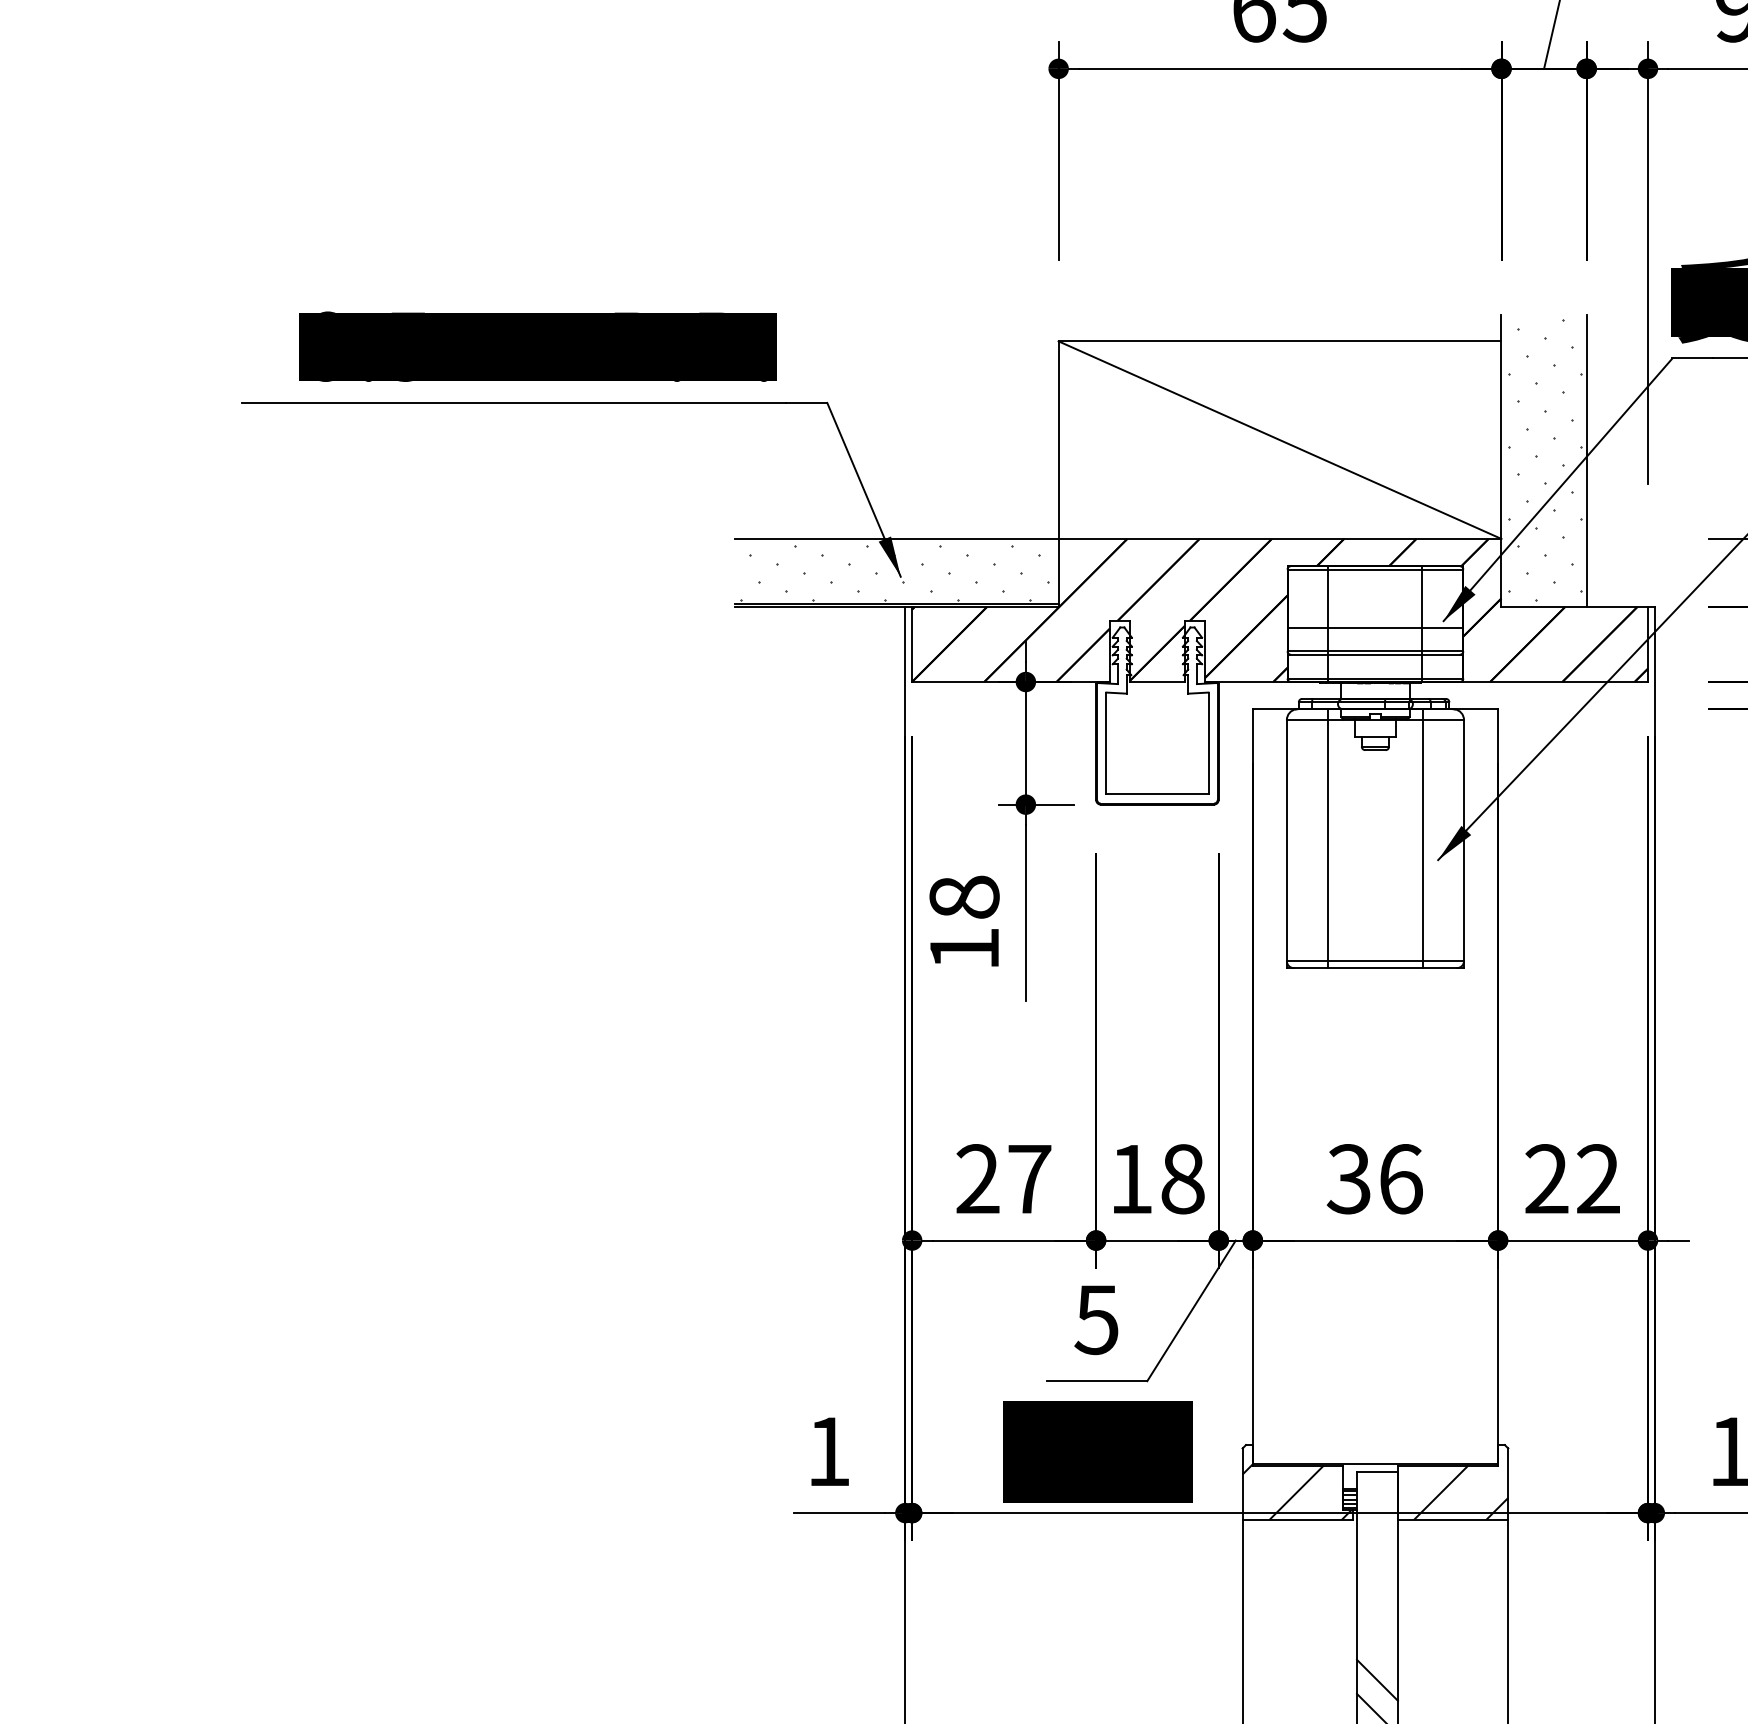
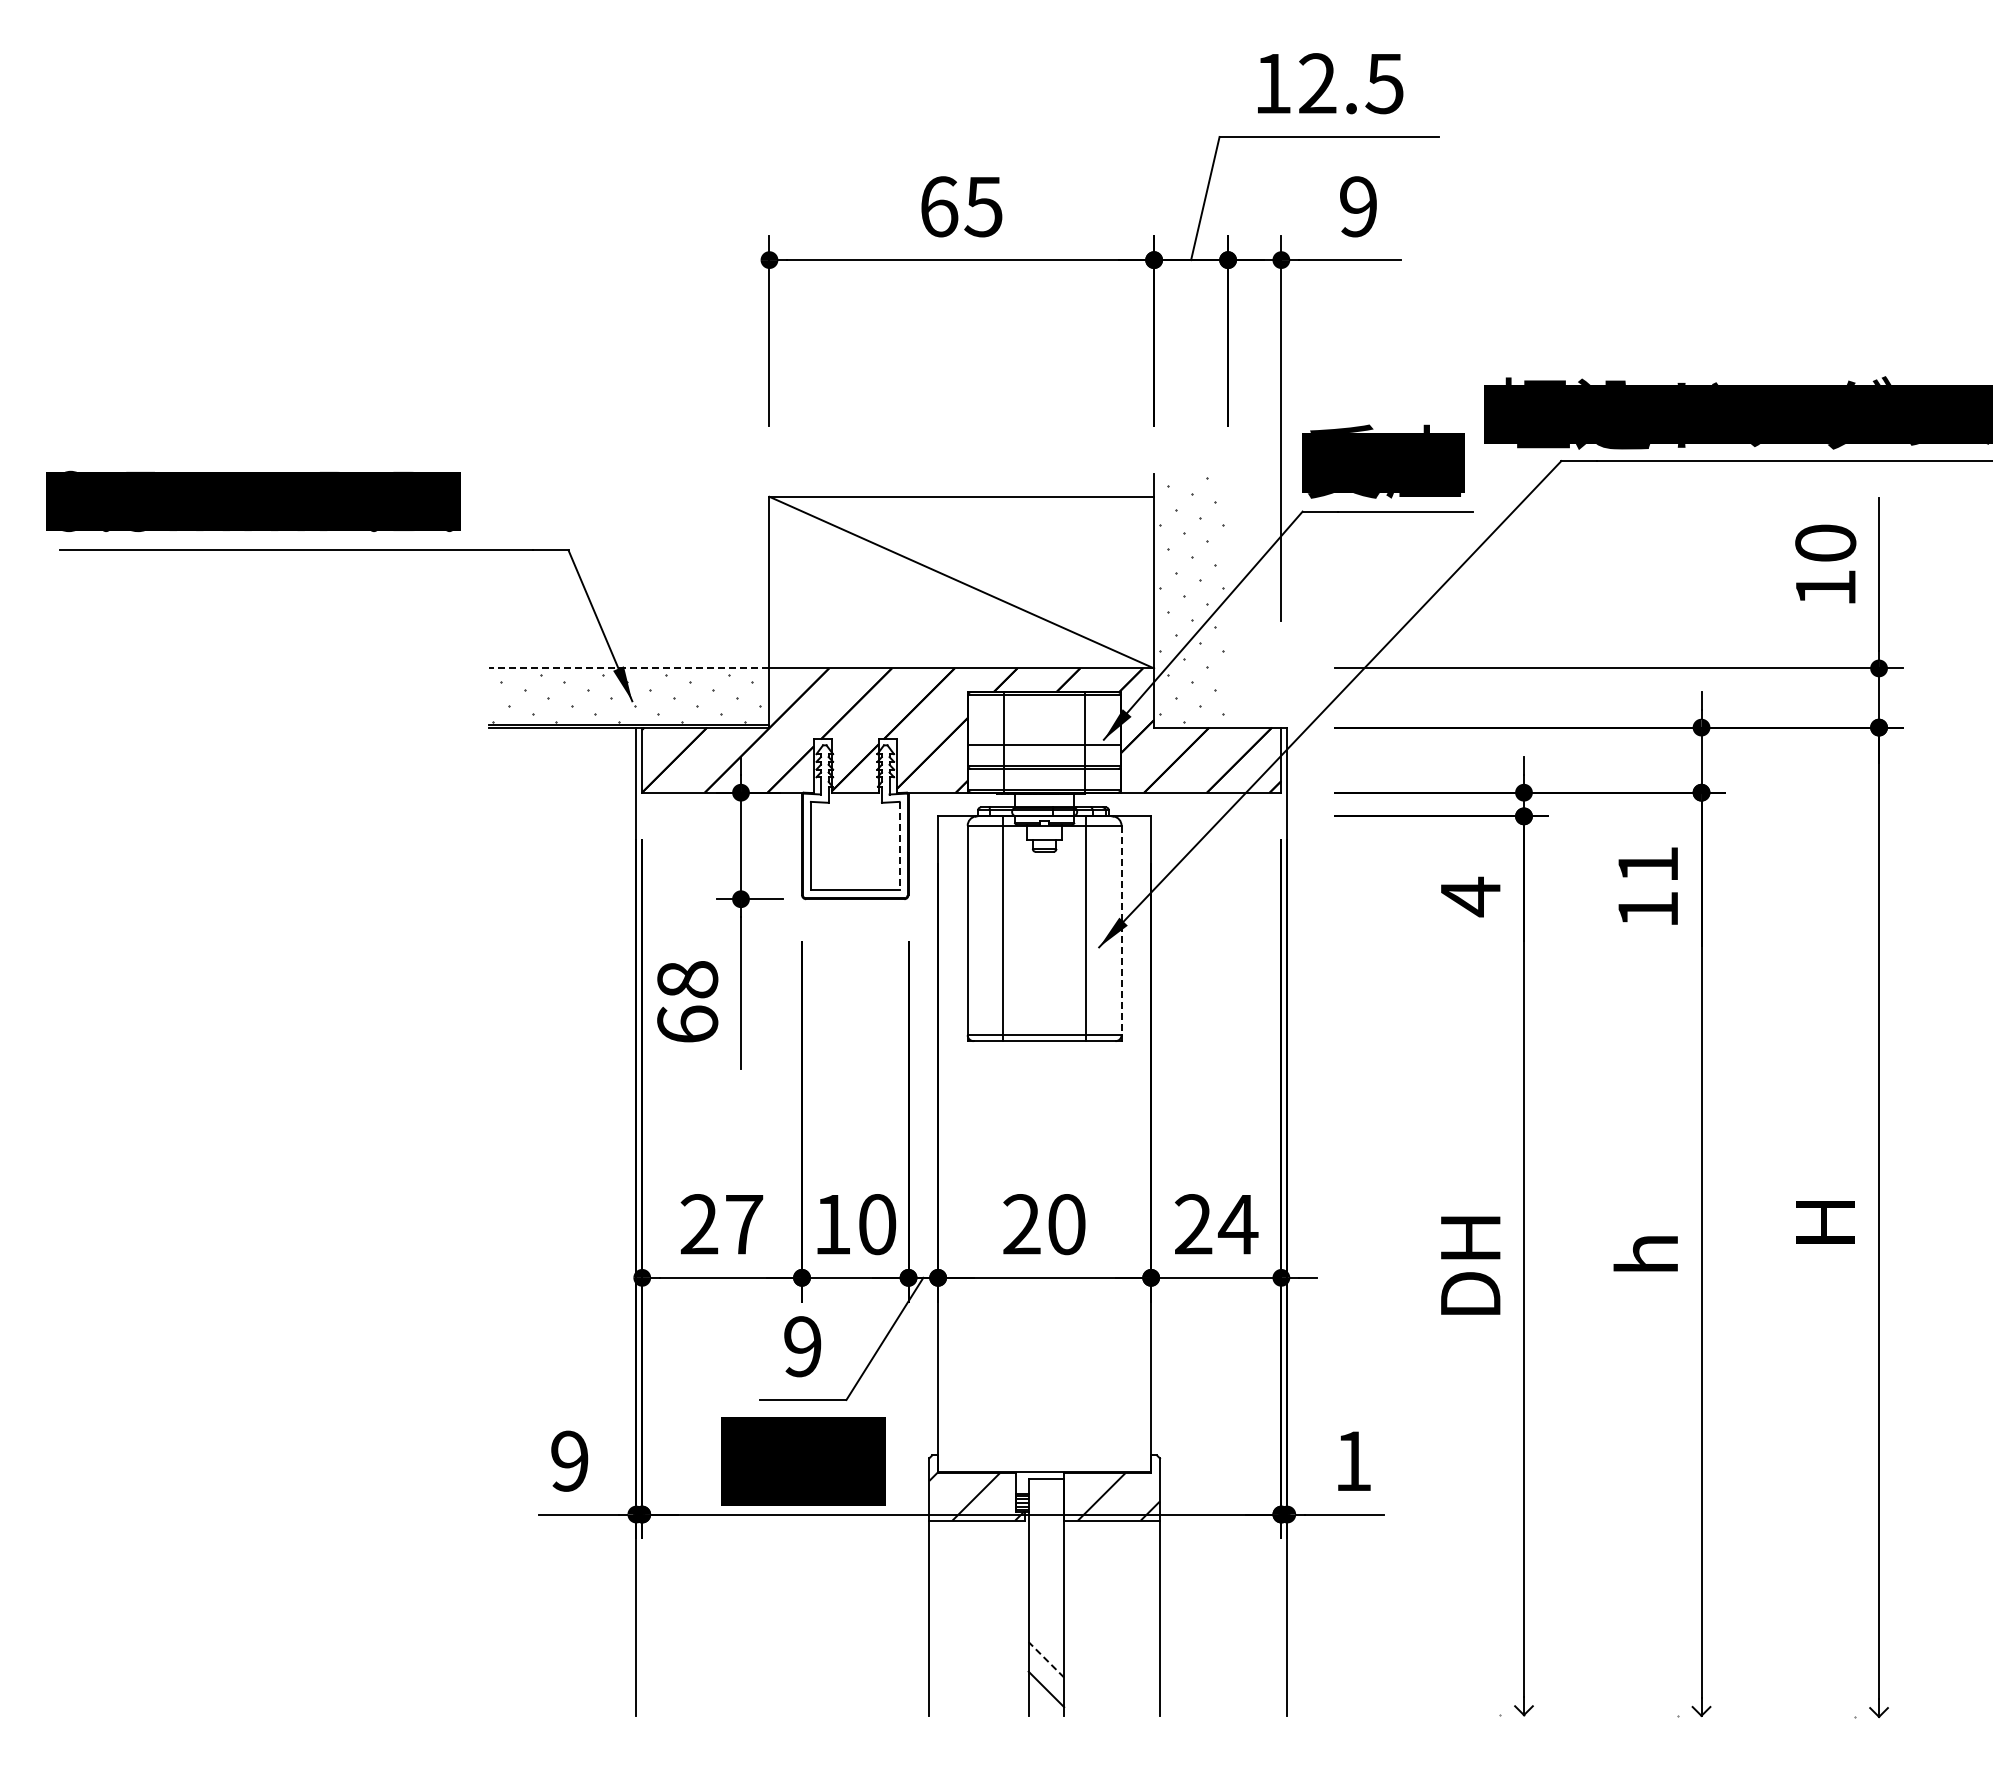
text: (538, 345) -> (253, 500), moved
line: (1587, 460) -> (1228, 600), removed
line: (896, 539) -> (628, 668), solid -> dashed
line: (1208, 743) -> (899, 846), solid -> dashed
line: (1463, 840) -> (1121, 930), solid -> dashed
text: (964, 947) -> (687, 1023), 18 -> 68
text: (1183, 1179) -> (877, 1224), 18 -> 10
text: (1374, 1179) -> (1043, 1224), 36 -> 20
text: (1597, 1179) -> (1237, 1224), 22 -> 24
text: (1096, 1319) -> (802, 1346), 5 -> 9
text: (828, 1450) -> (569, 1460), 1 -> 9
line: (1377, 1679) -> (1046, 1659), solid -> dashed

